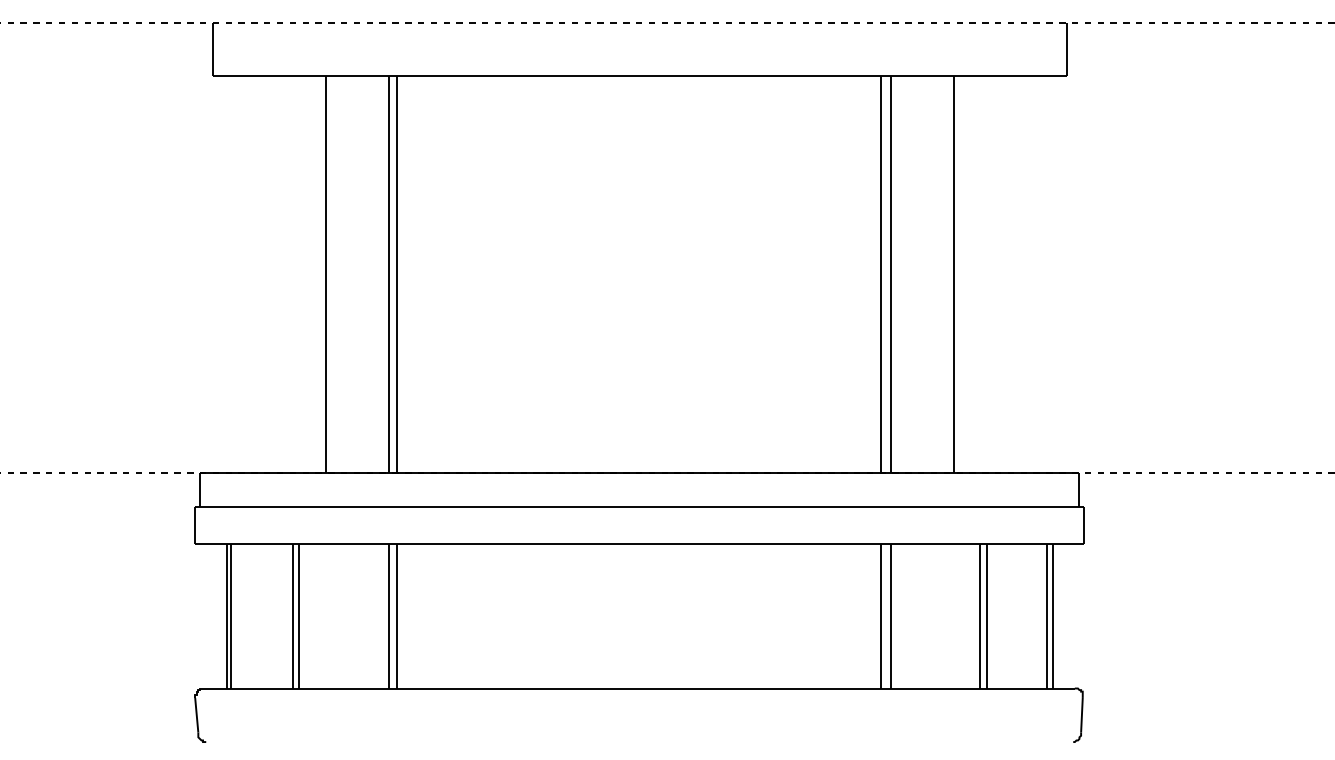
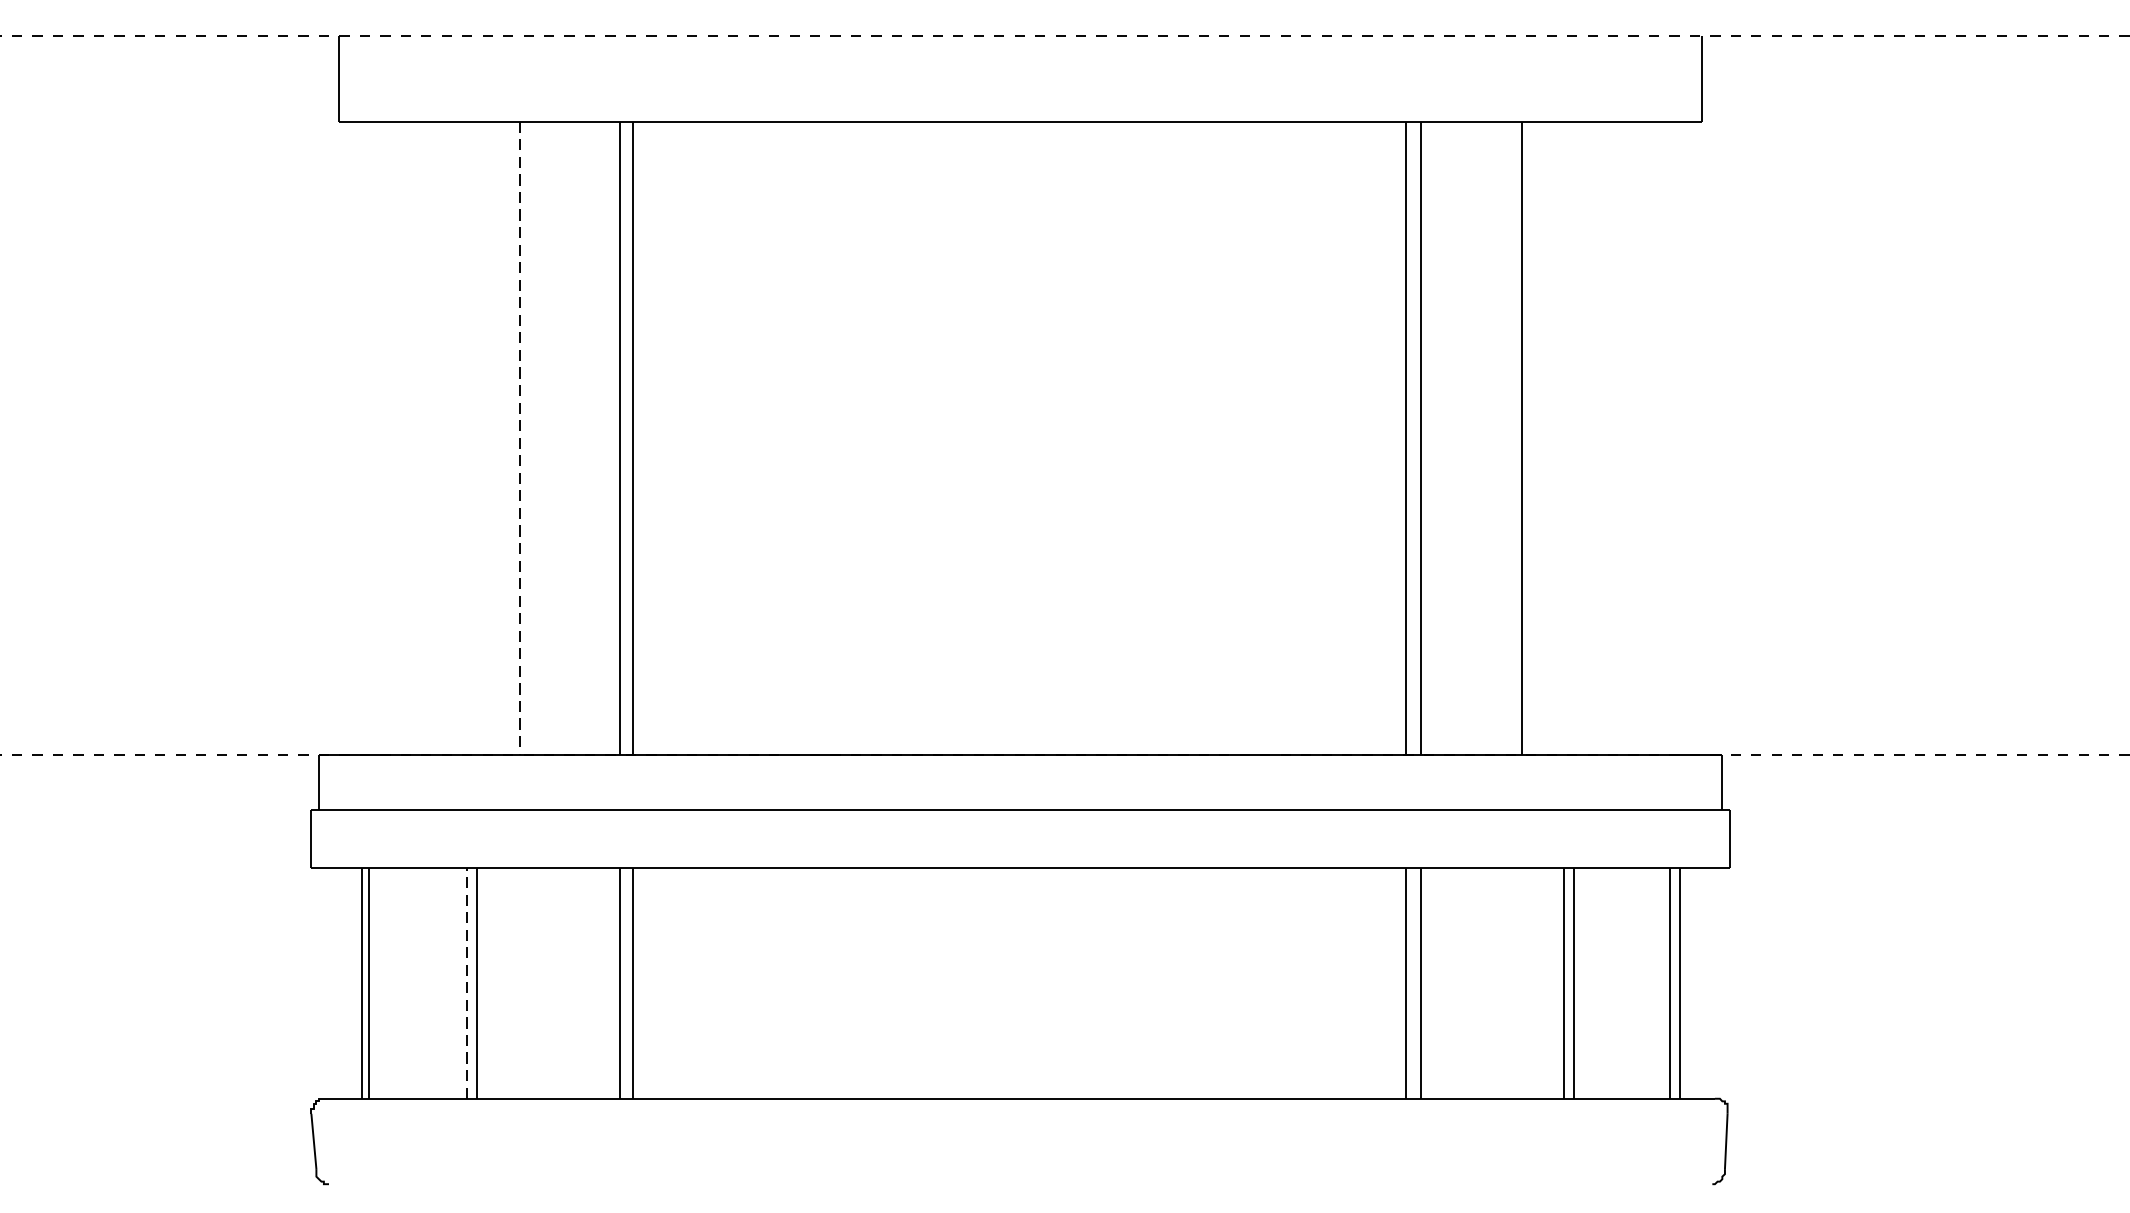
line: (325, 275) -> (519, 439), solid -> dashed
line: (292, 615) -> (466, 982), solid -> dashed

